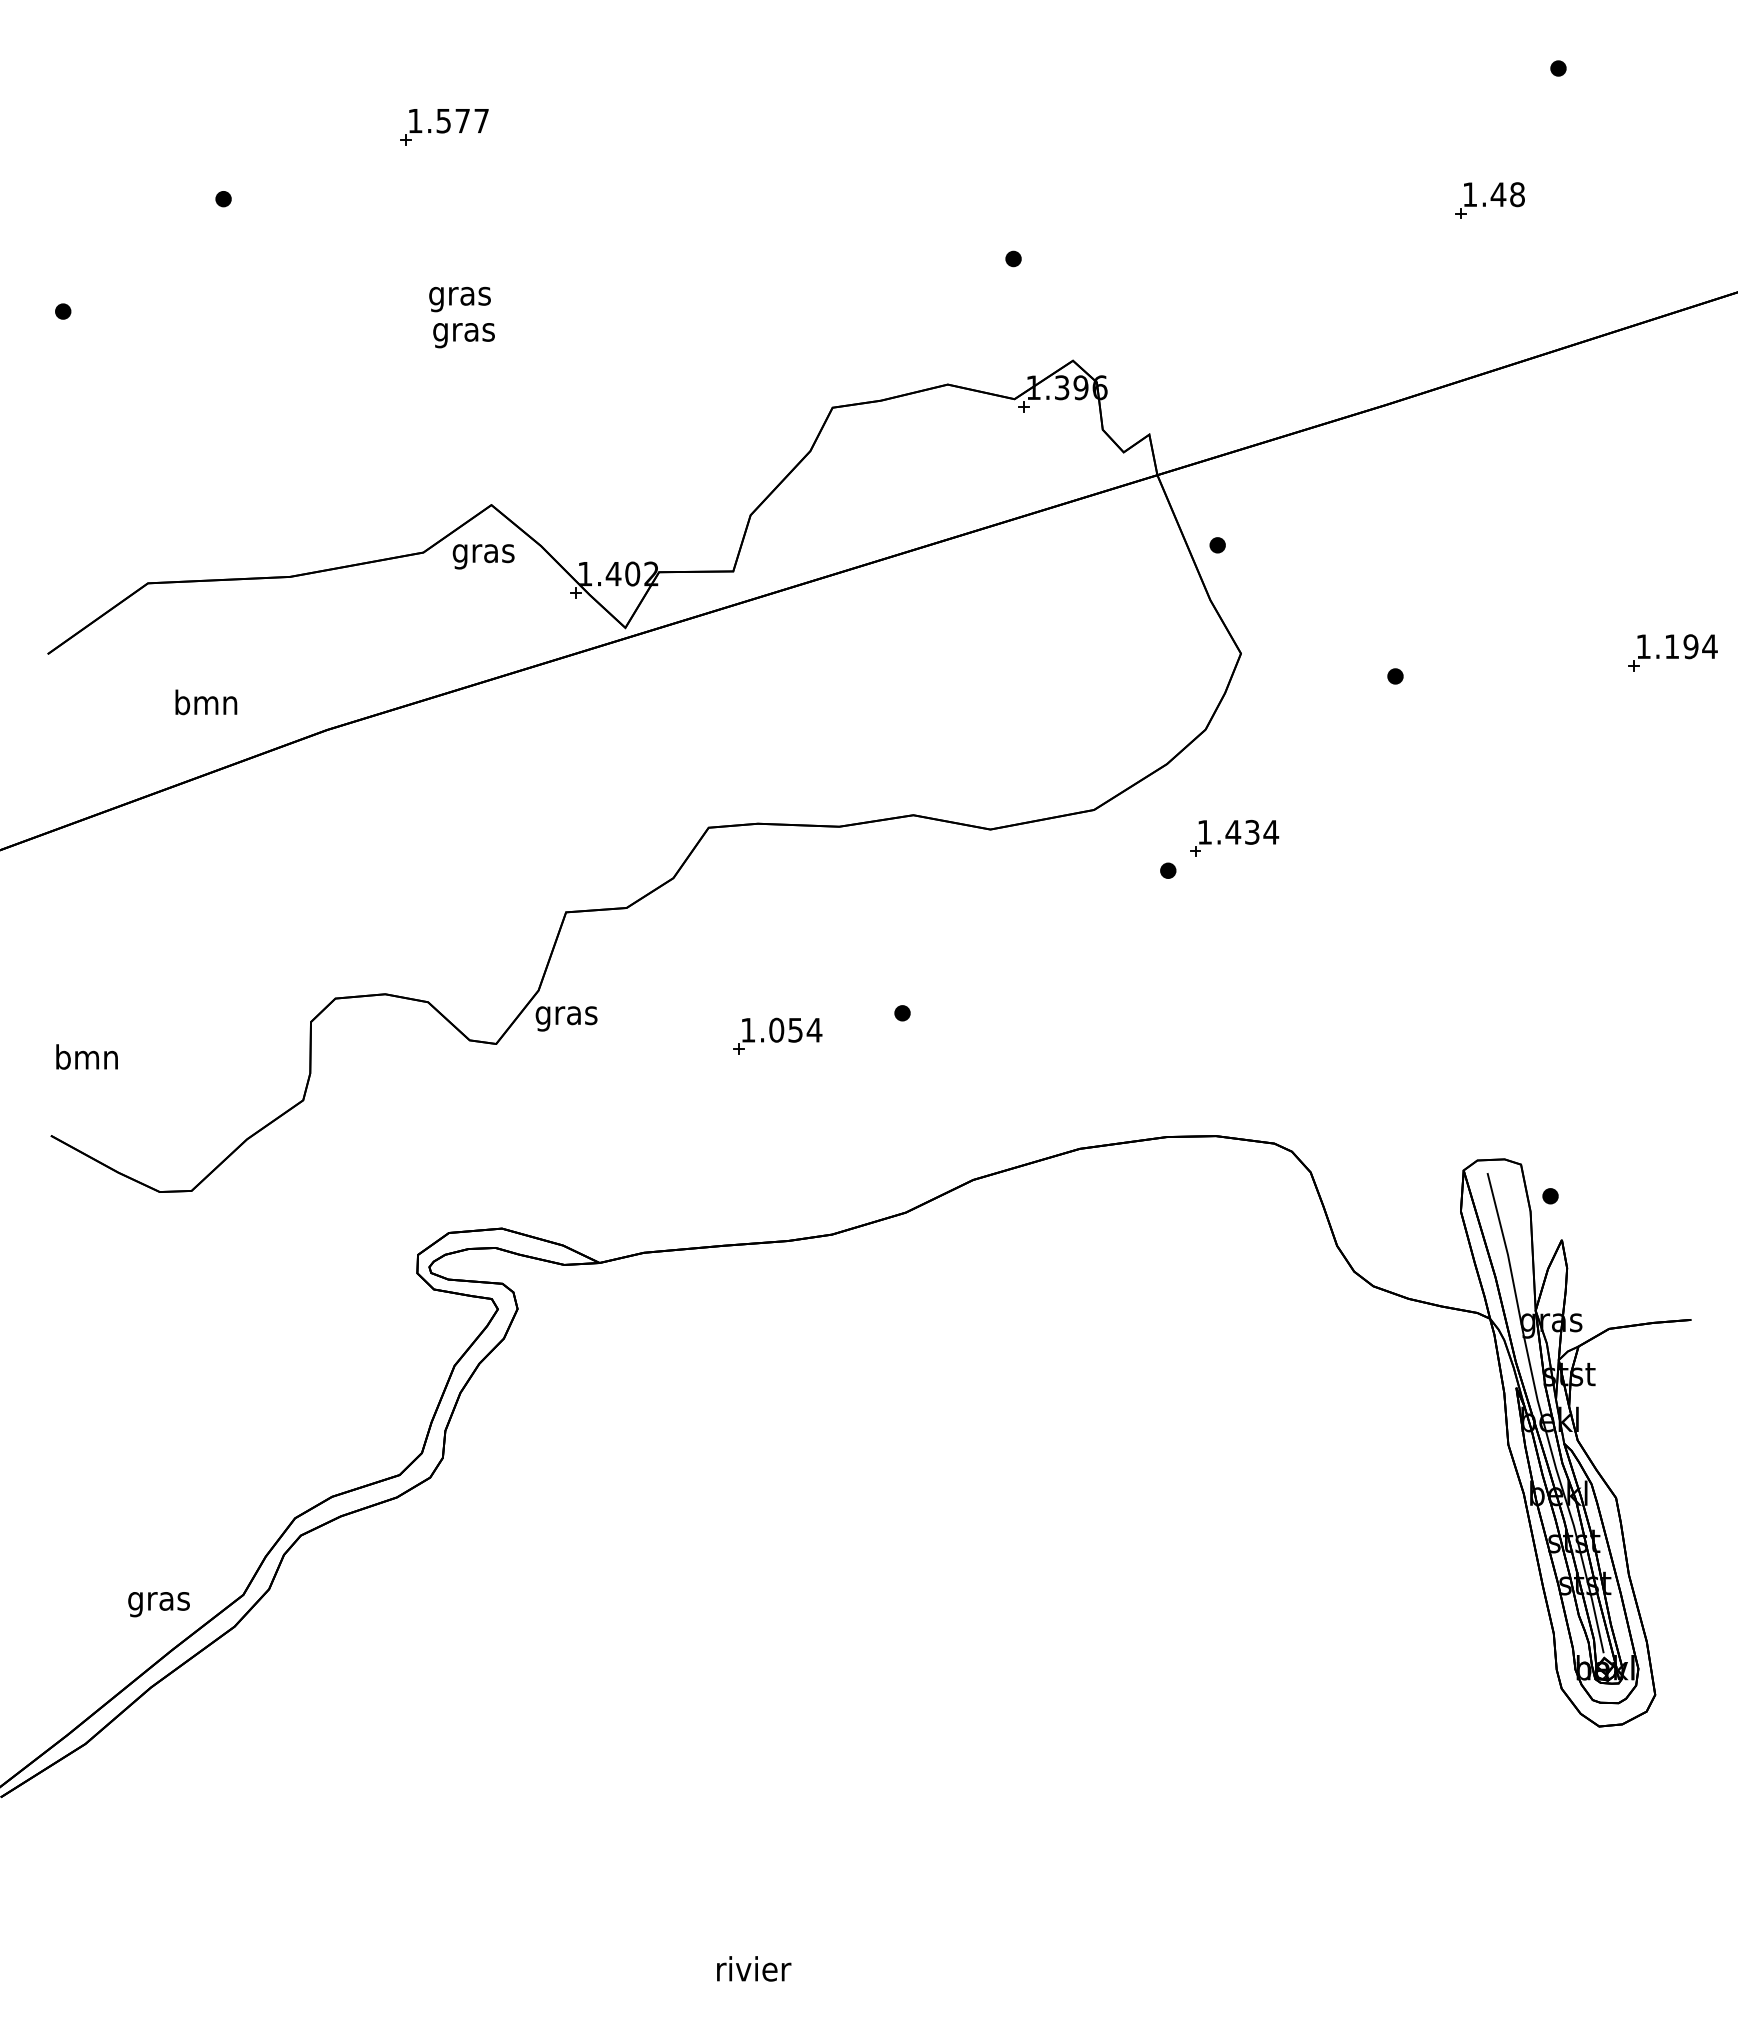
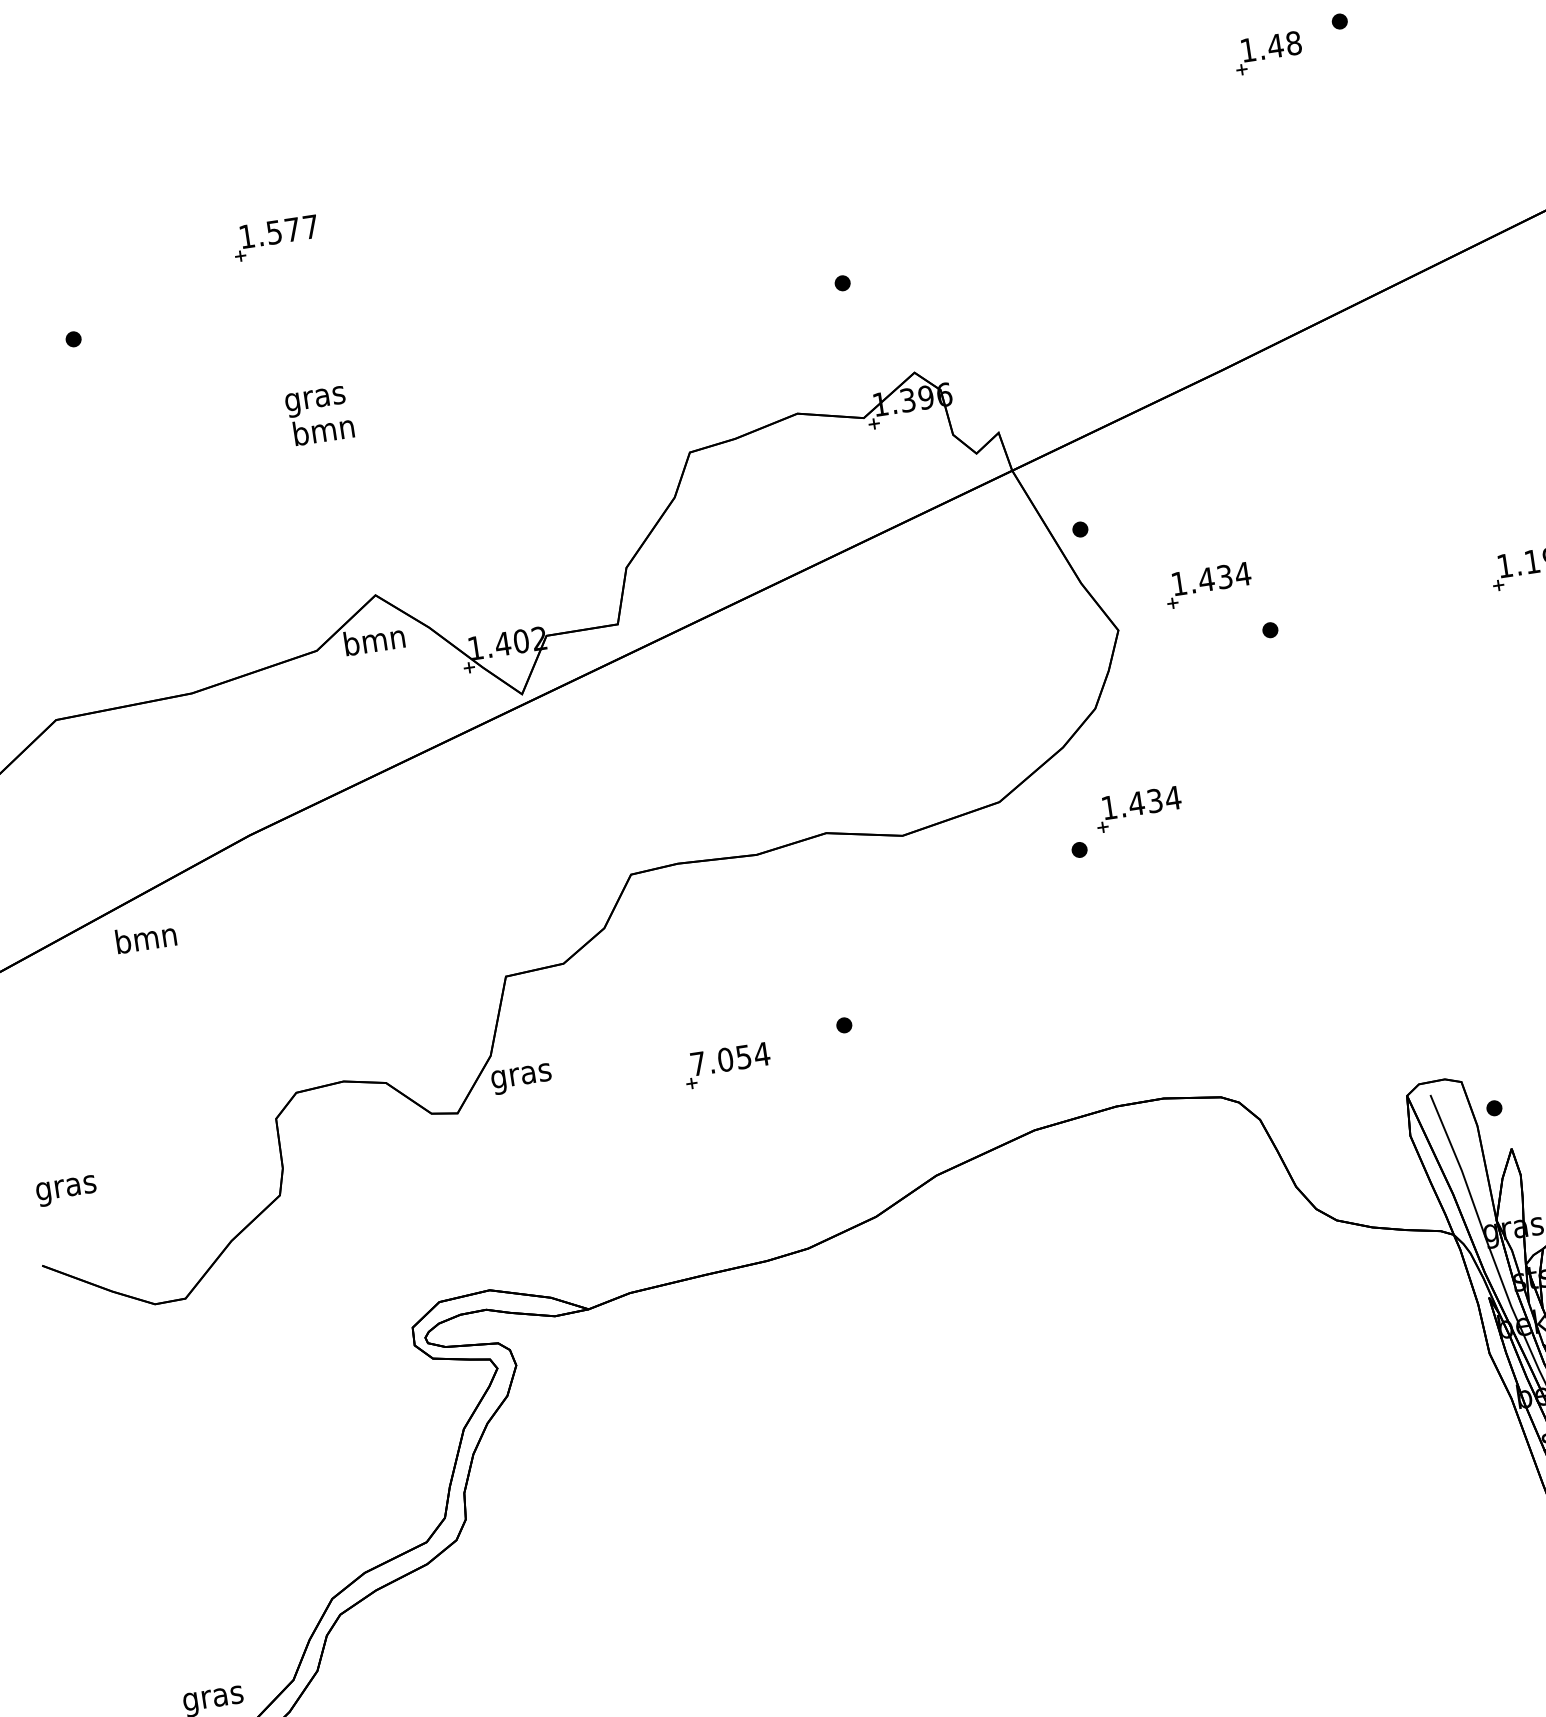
part: (1489, 200) -> (1267, 52), moved
text: (463, 332) -> (323, 433), gras -> bmn
text: (483, 553) -> (374, 643), gras -> bmn
part: (1339, 621) -> (1208, 585), added
text: (206, 702) -> (146, 938), moved
text: (748, 1030) -> (698, 1064), 1.054 -> 7.054
text: (86, 1060) -> (65, 1188), bmn -> gras

